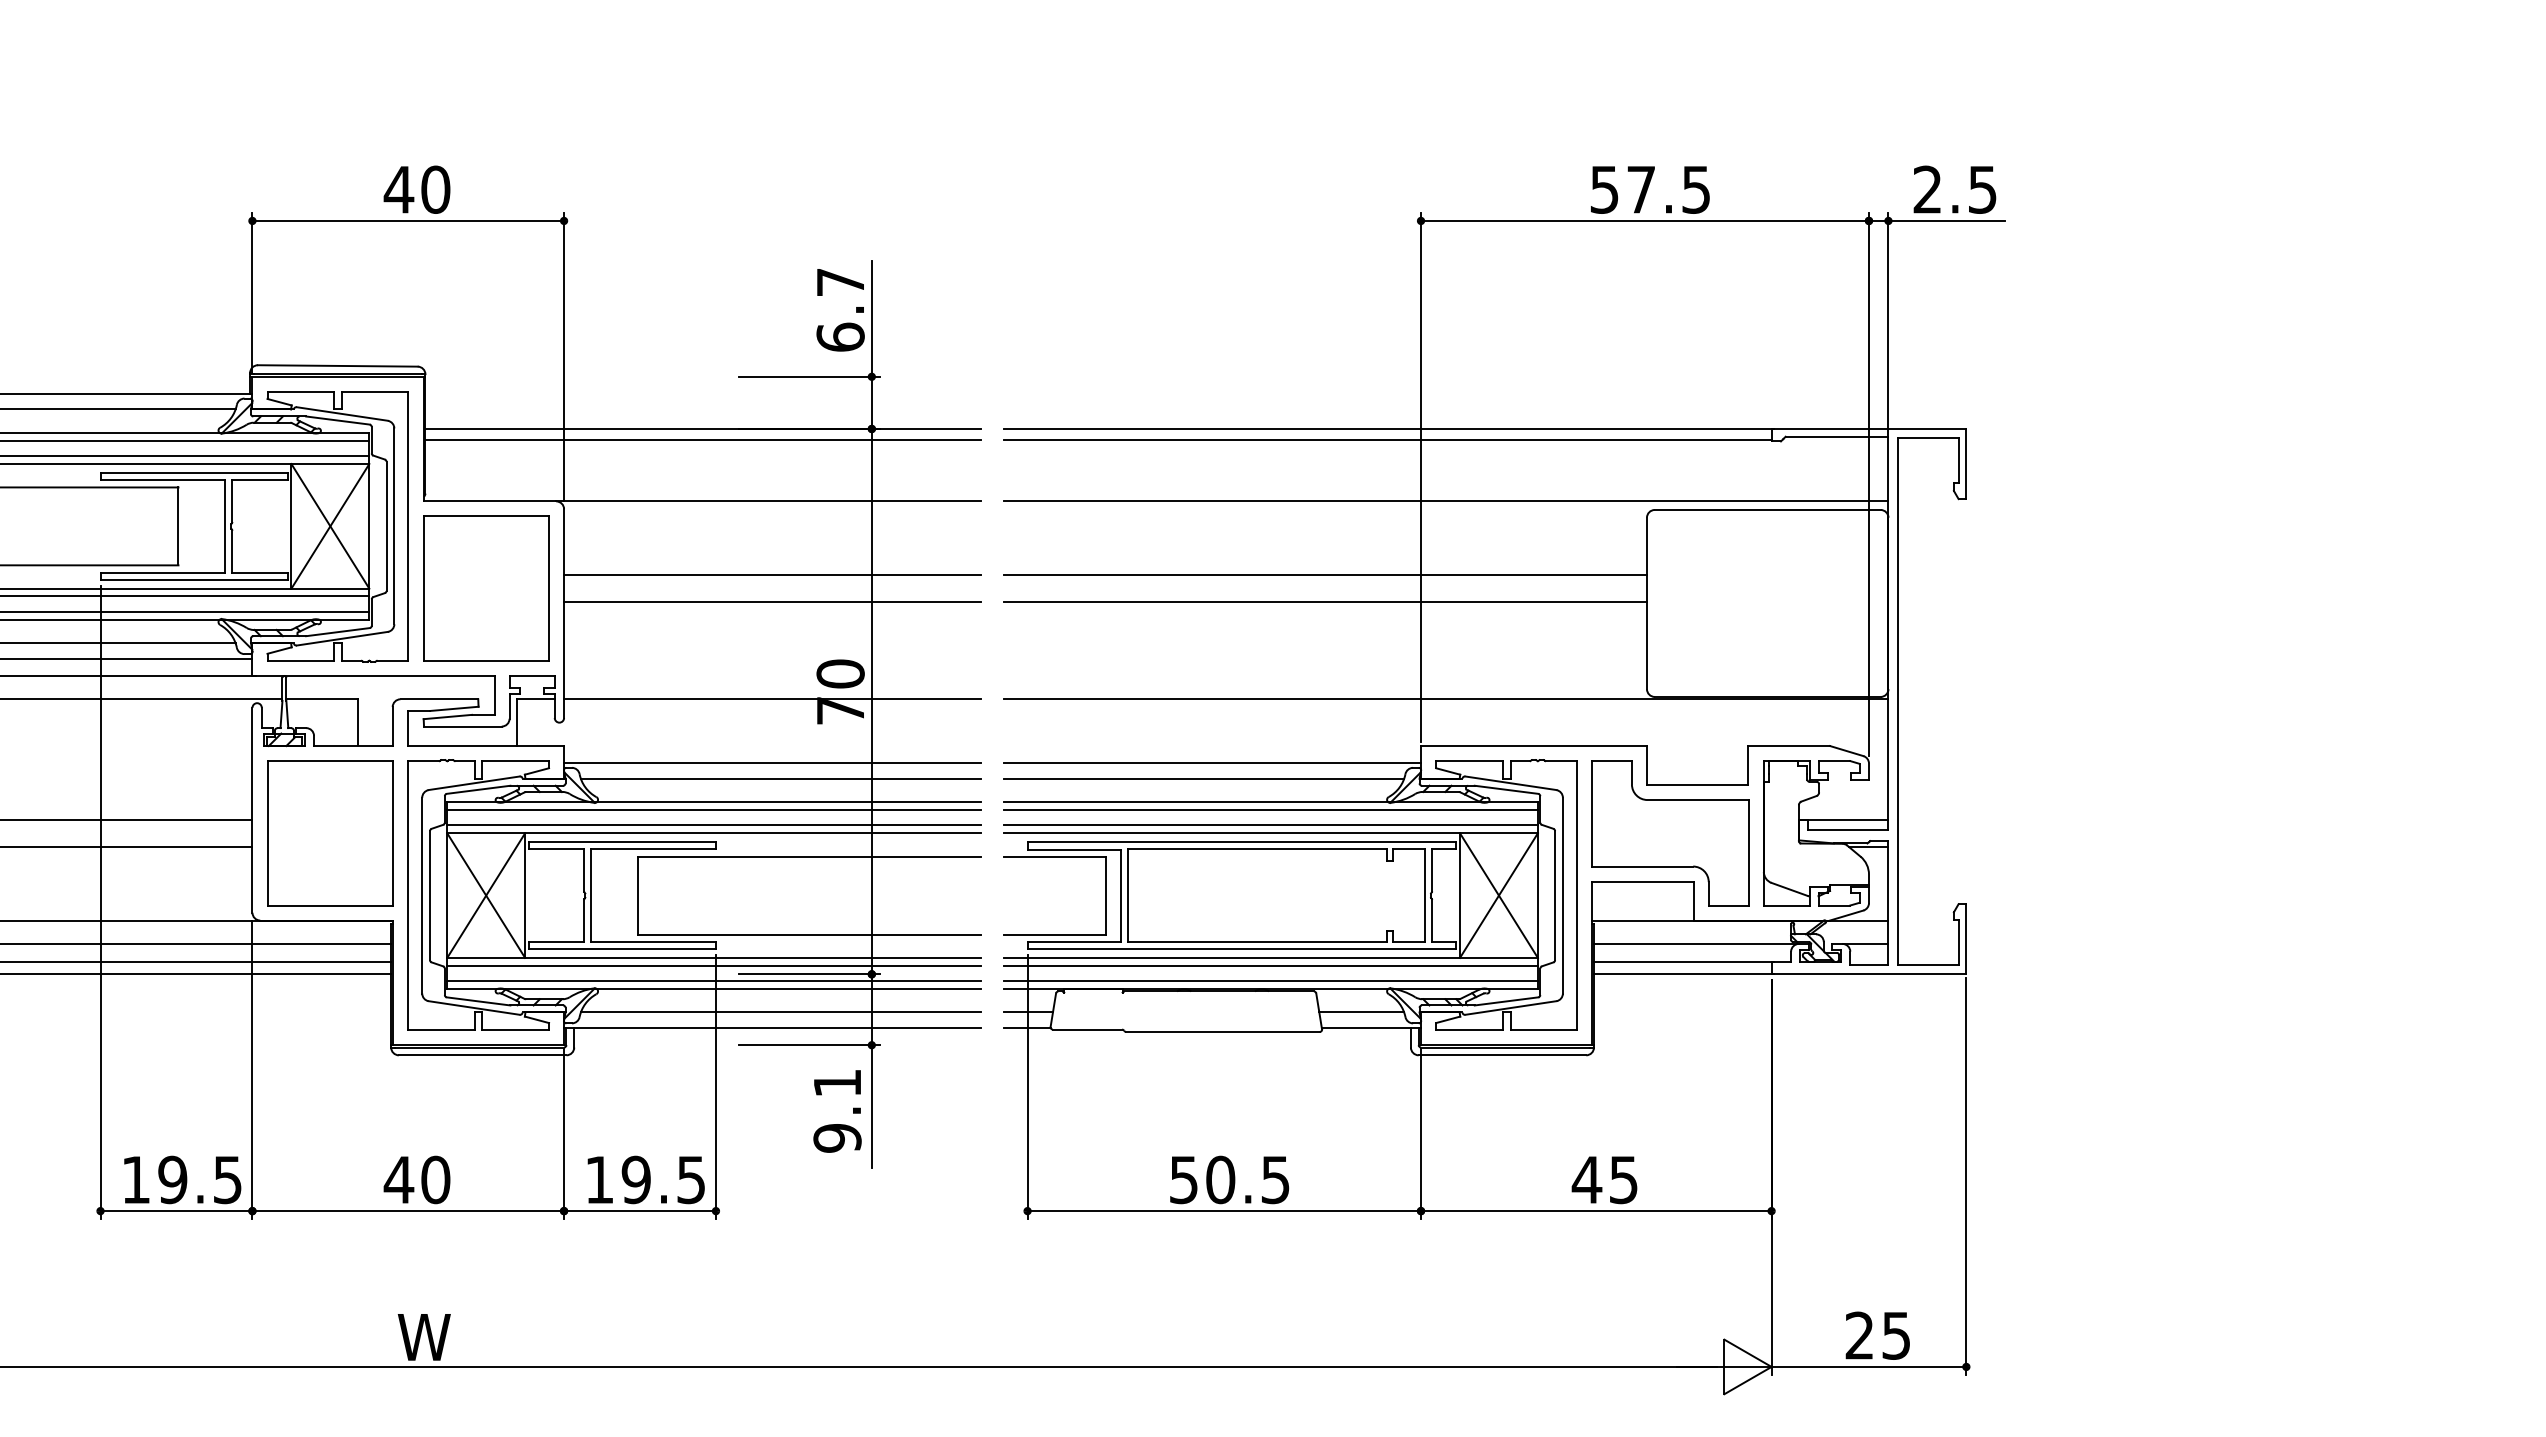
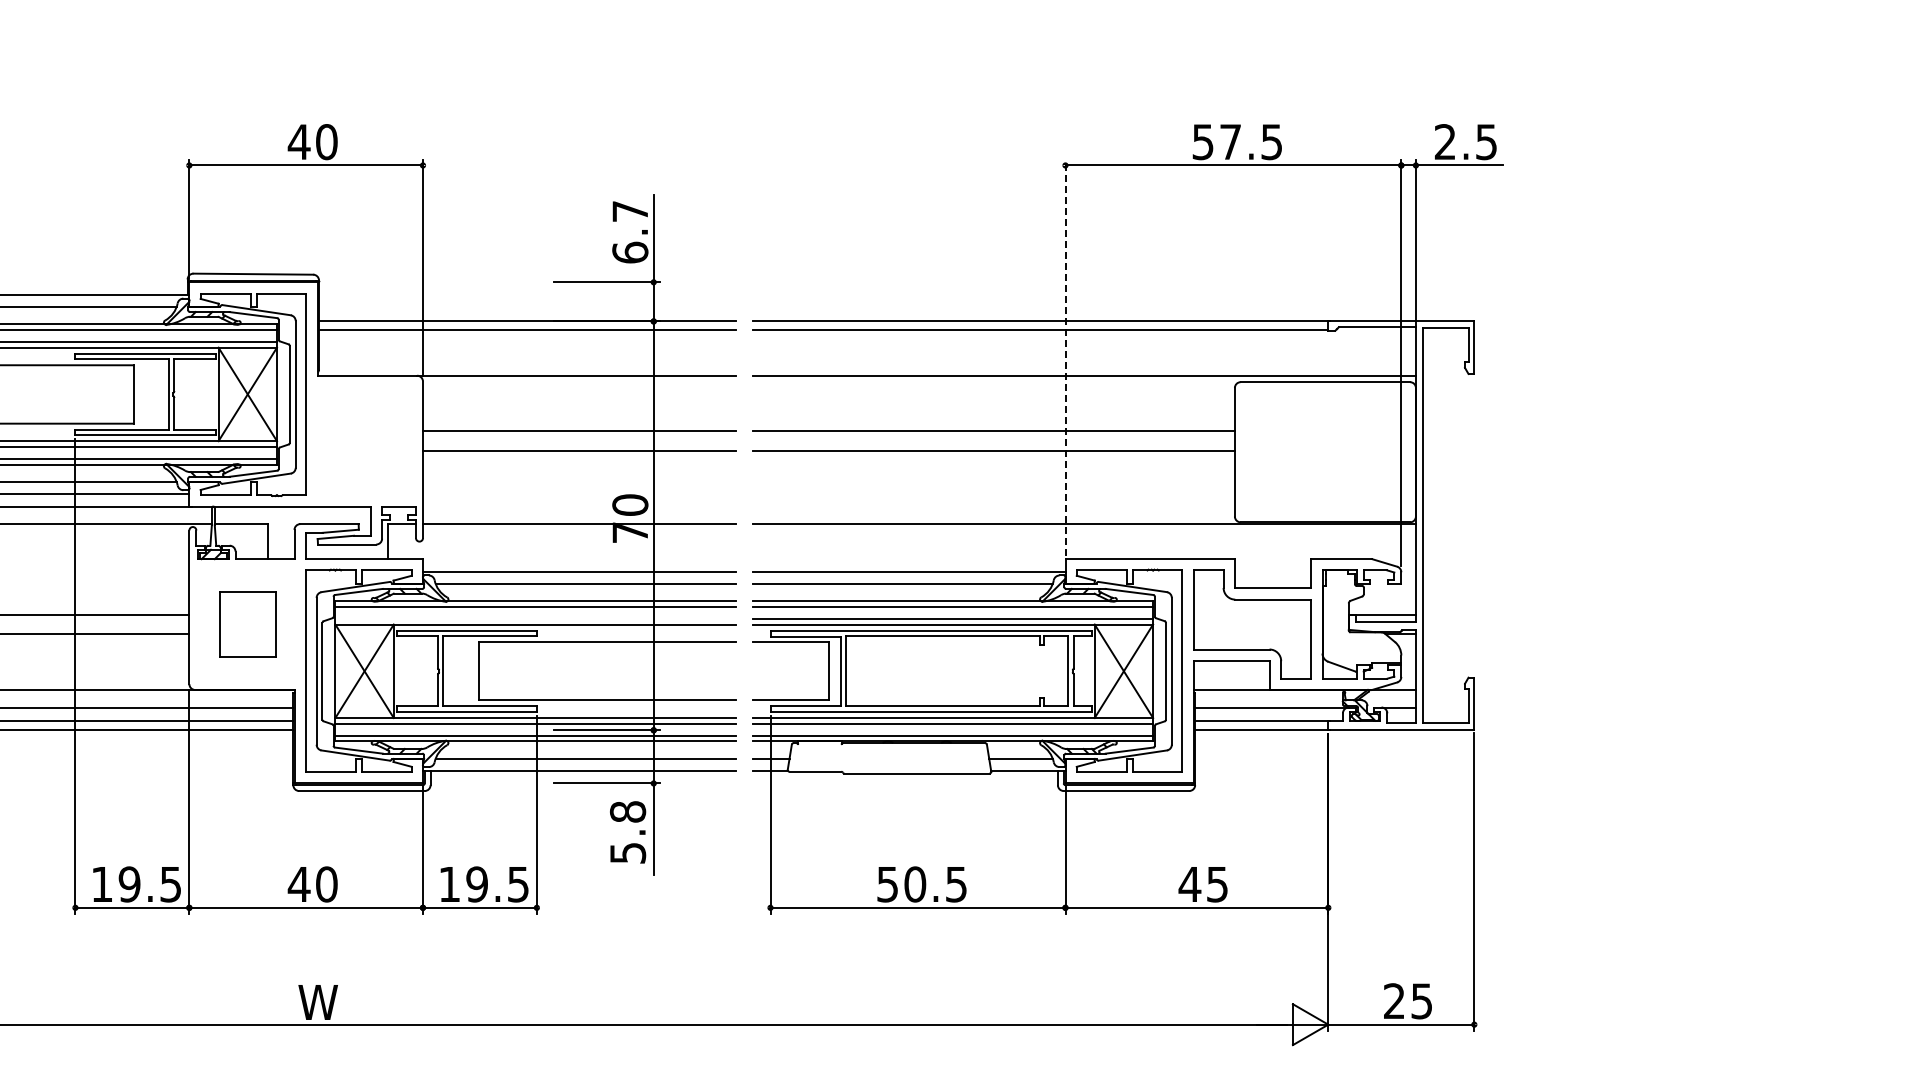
line: (1421, 477) -> (1065, 357), solid -> dashed
part: (486, 587) -> (364, 440), removed
line: (714, 825) -> (535, 618), removed
part: (330, 833) -> (247, 624), size x0.6
text: (836, 1110) -> (627, 832), 9.1 -> 5.8

